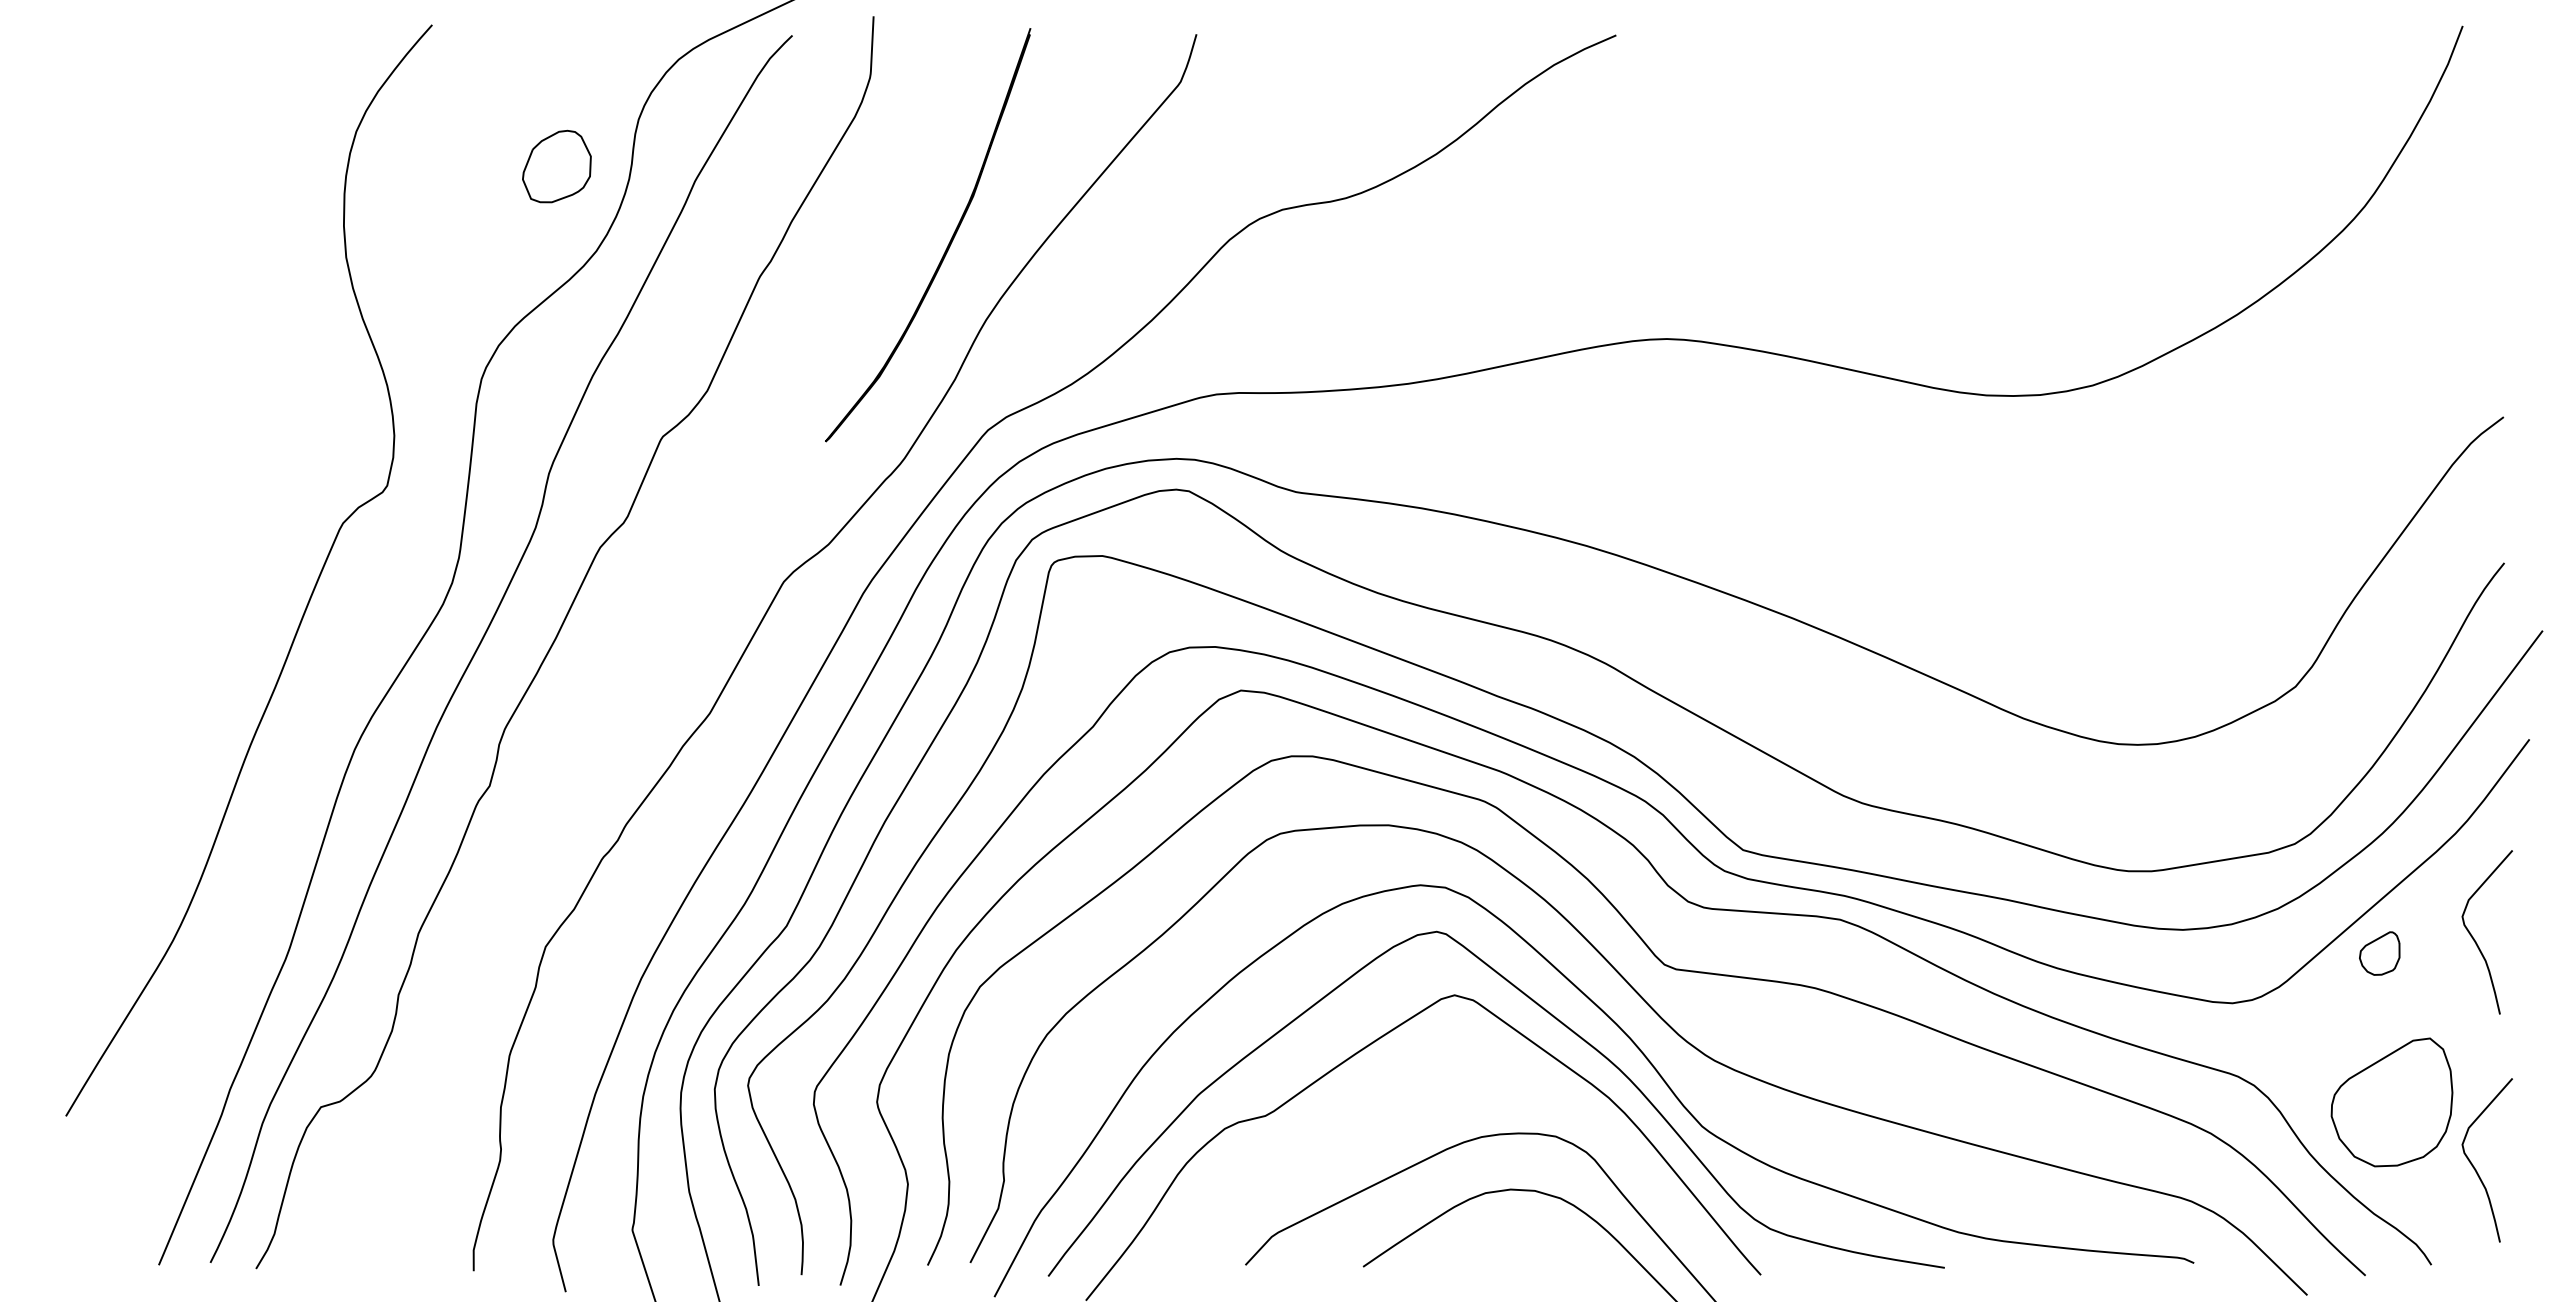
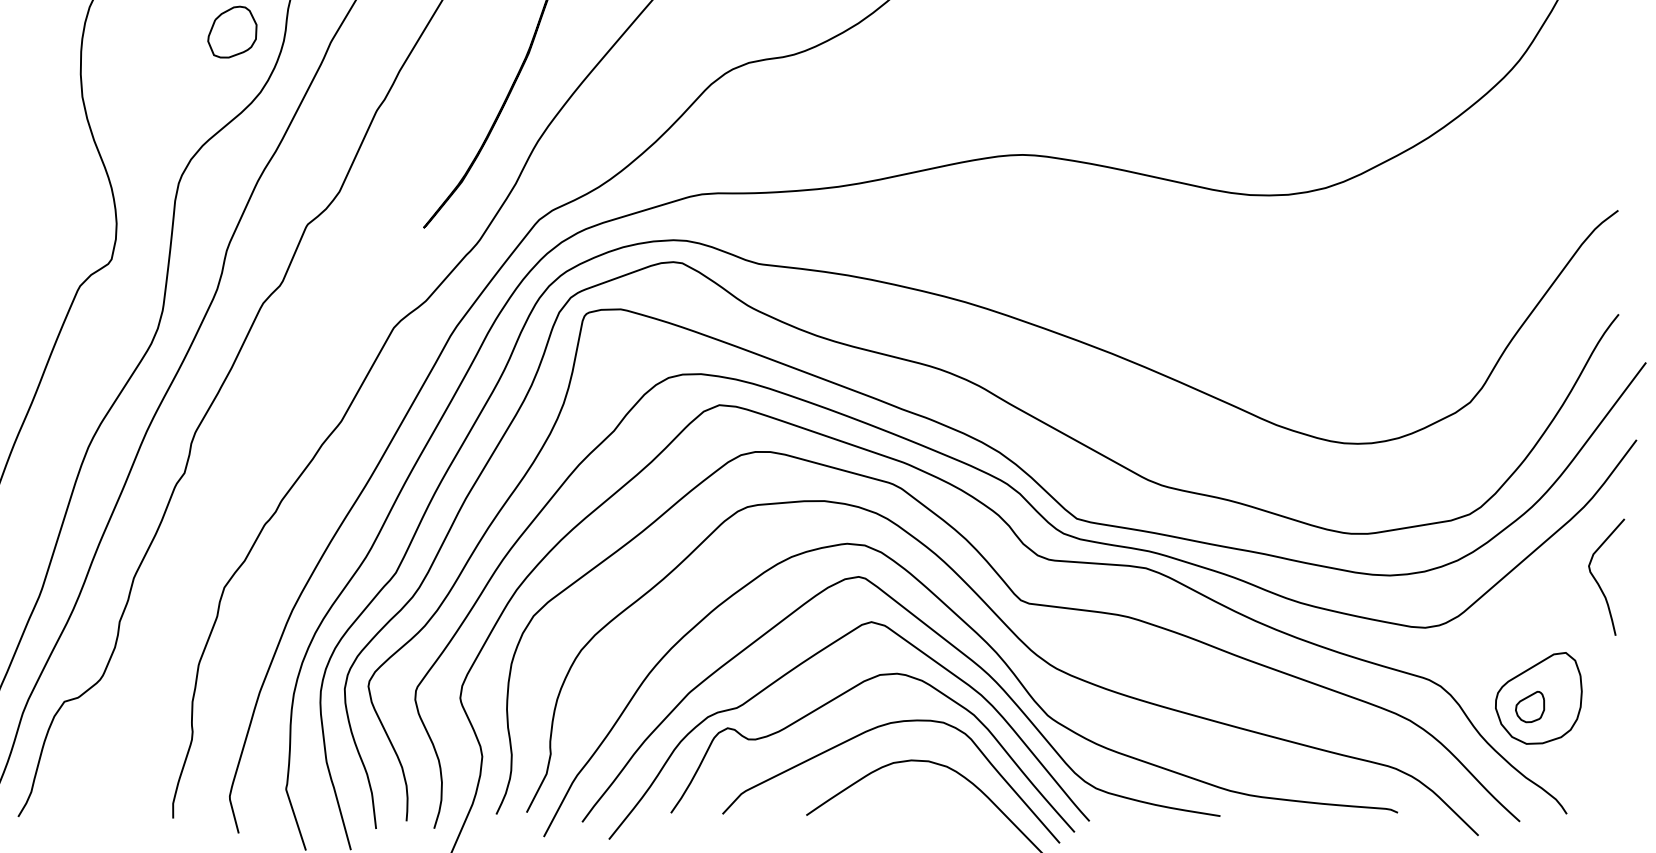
part: (2379, 953) -> (1529, 706), moved
curve: (1409, 1100) -> (839, 697), added
curve: (2474, 1166) -> (1597, 743), removed

